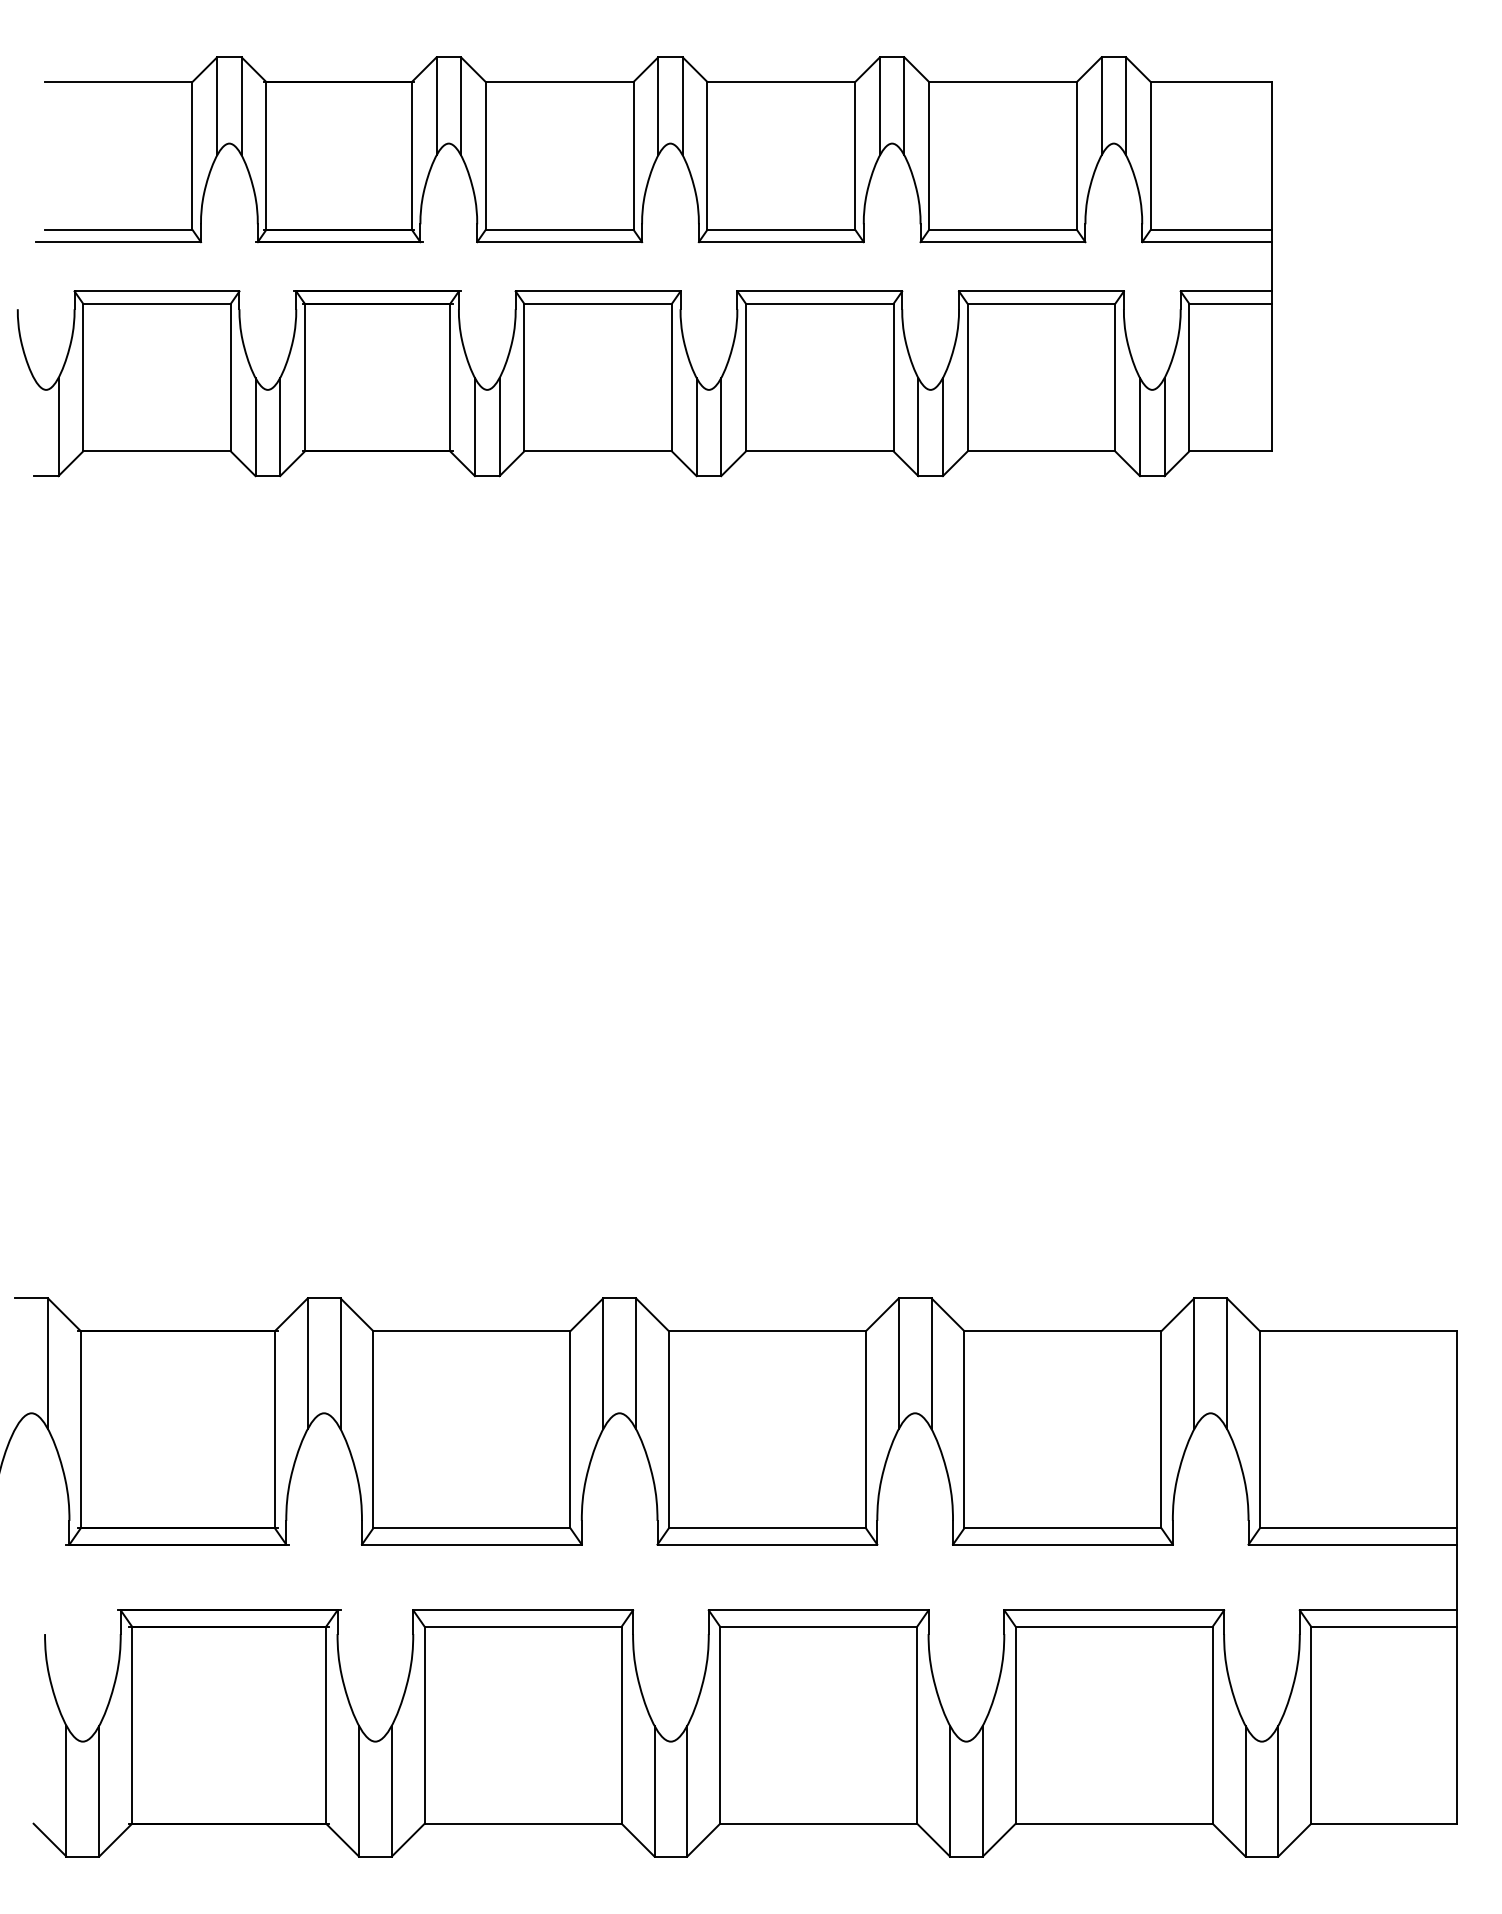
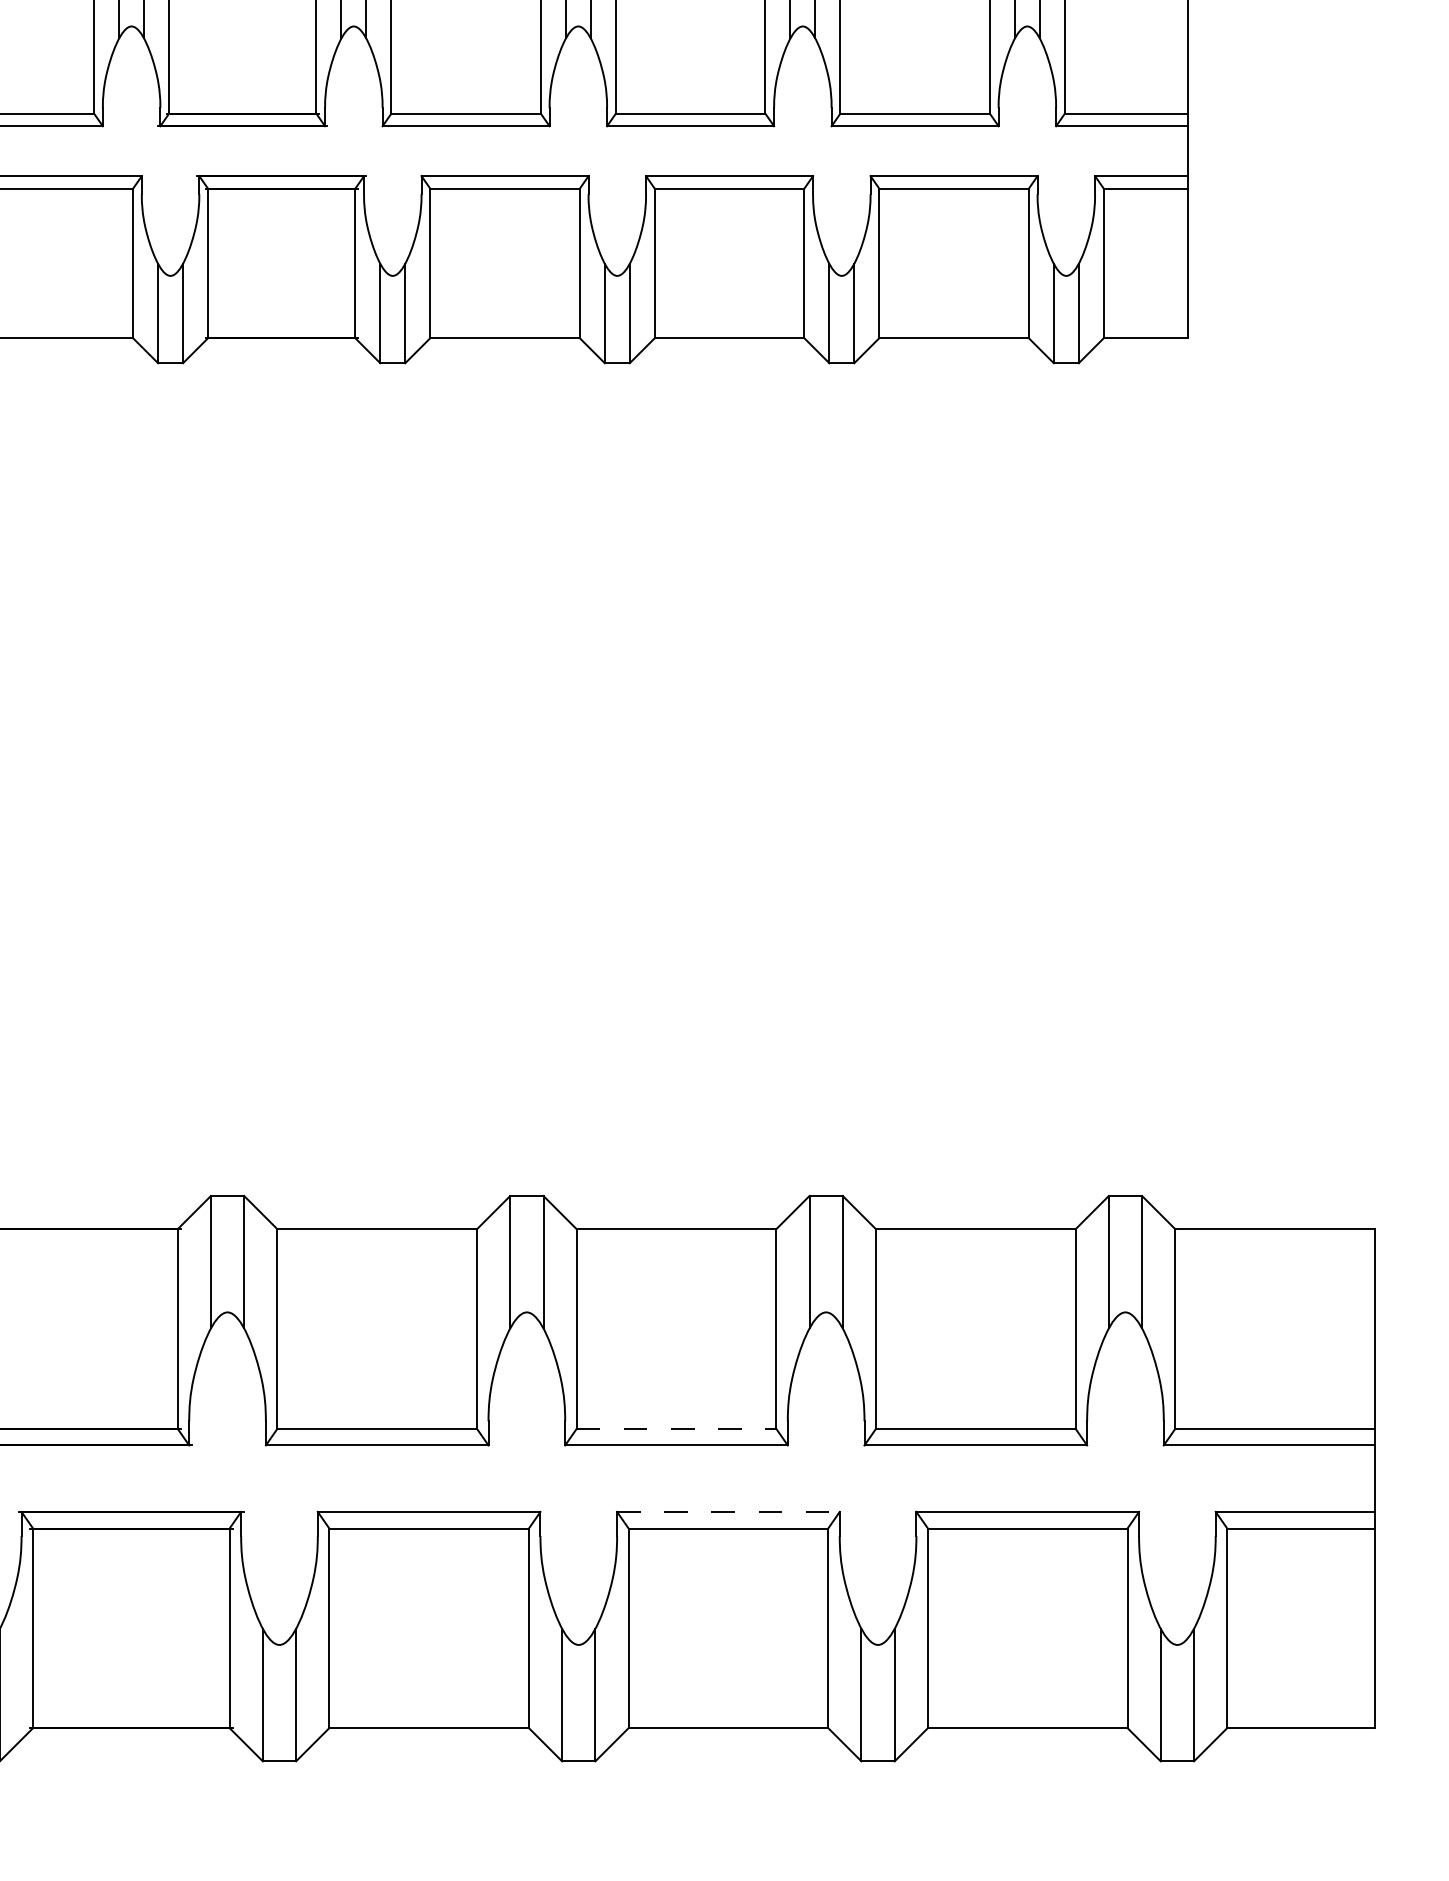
line: (767, 1528) -> (676, 1429), solid -> dashed
line: (818, 1610) -> (728, 1512), solid -> dashed

